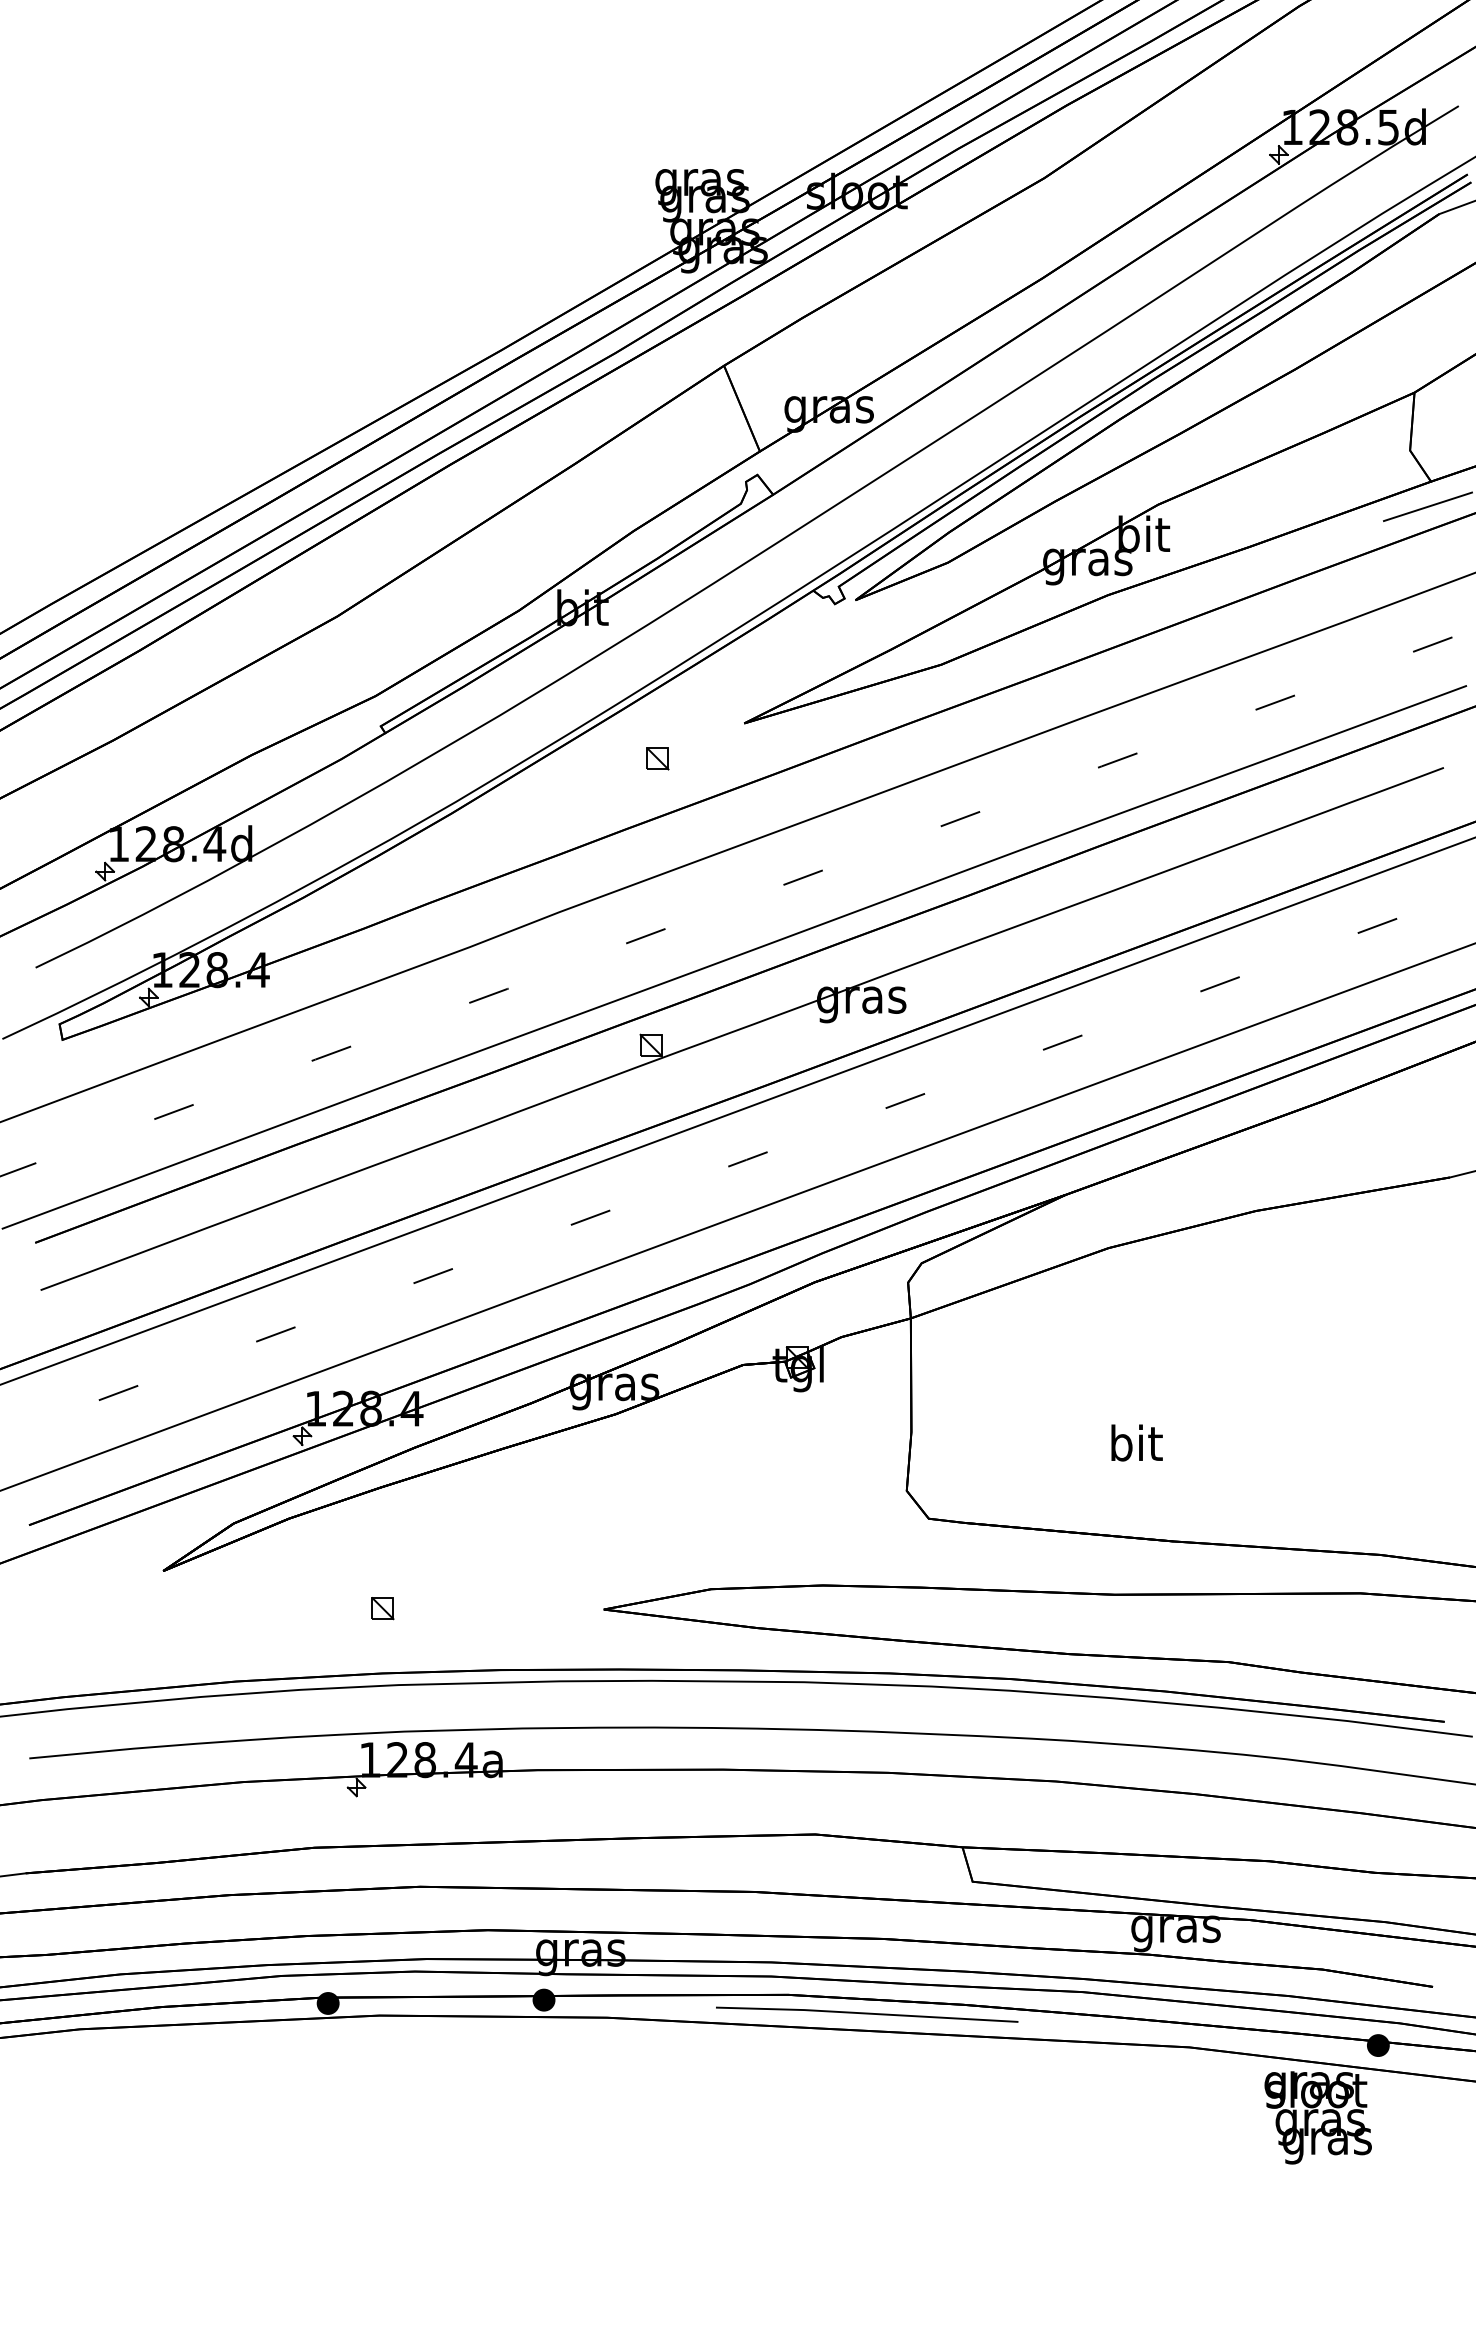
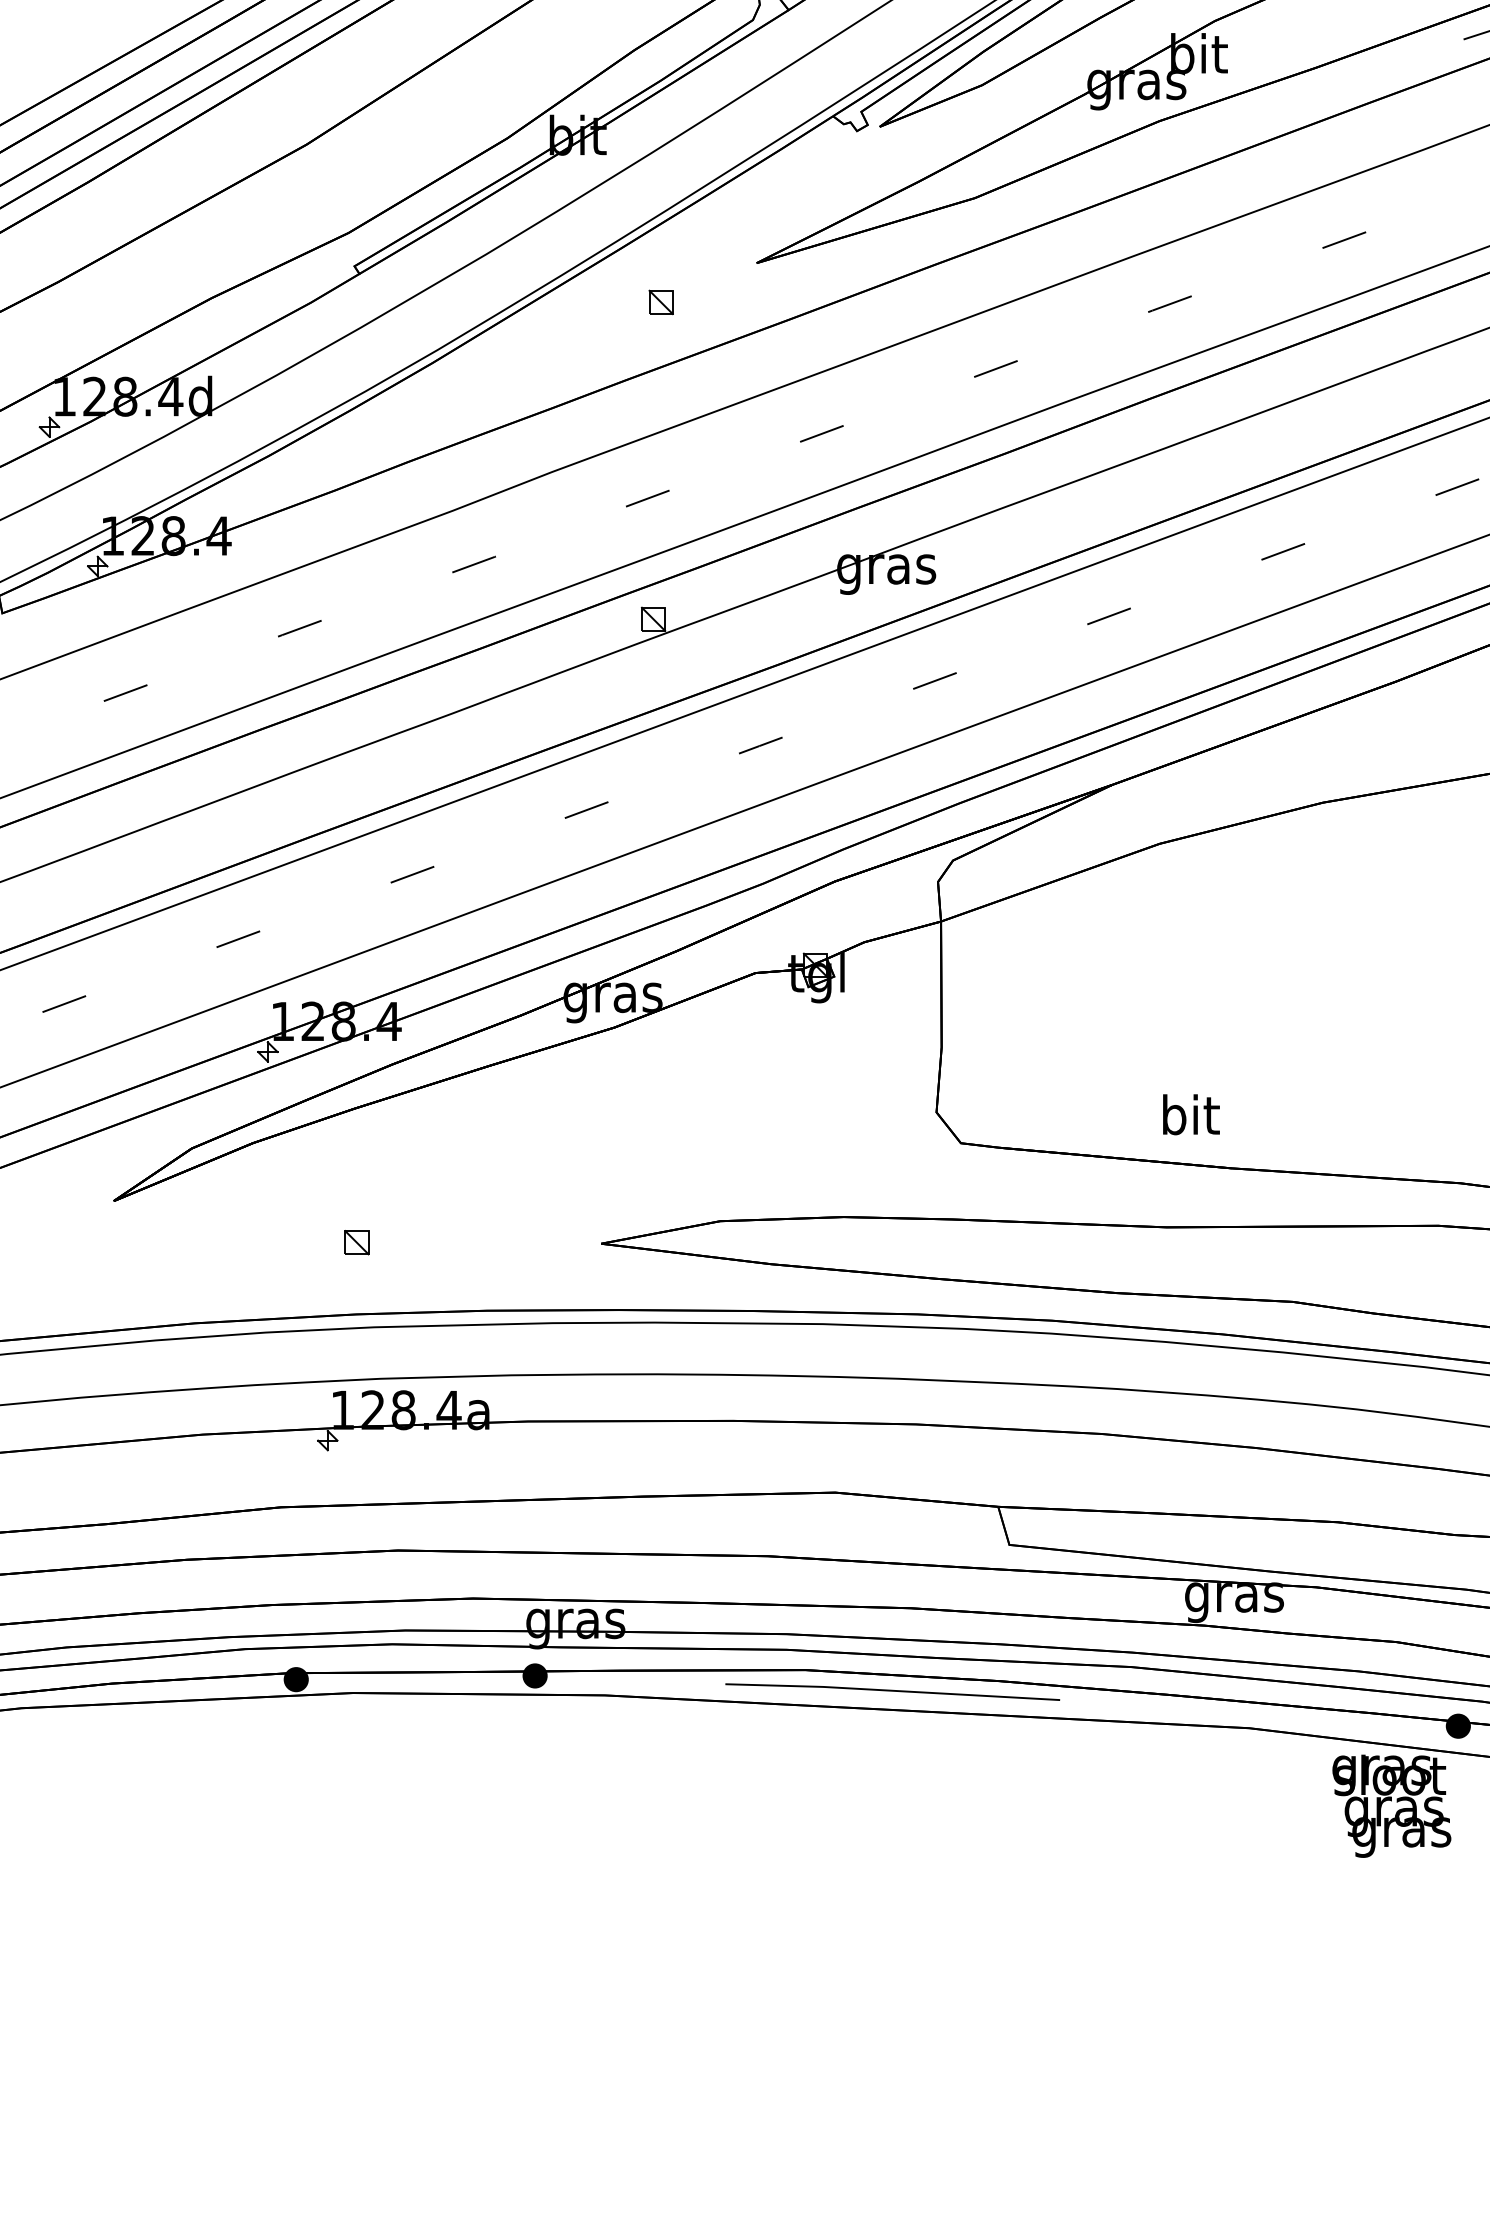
text: (1136, 1442) -> (1190, 1114), moved

